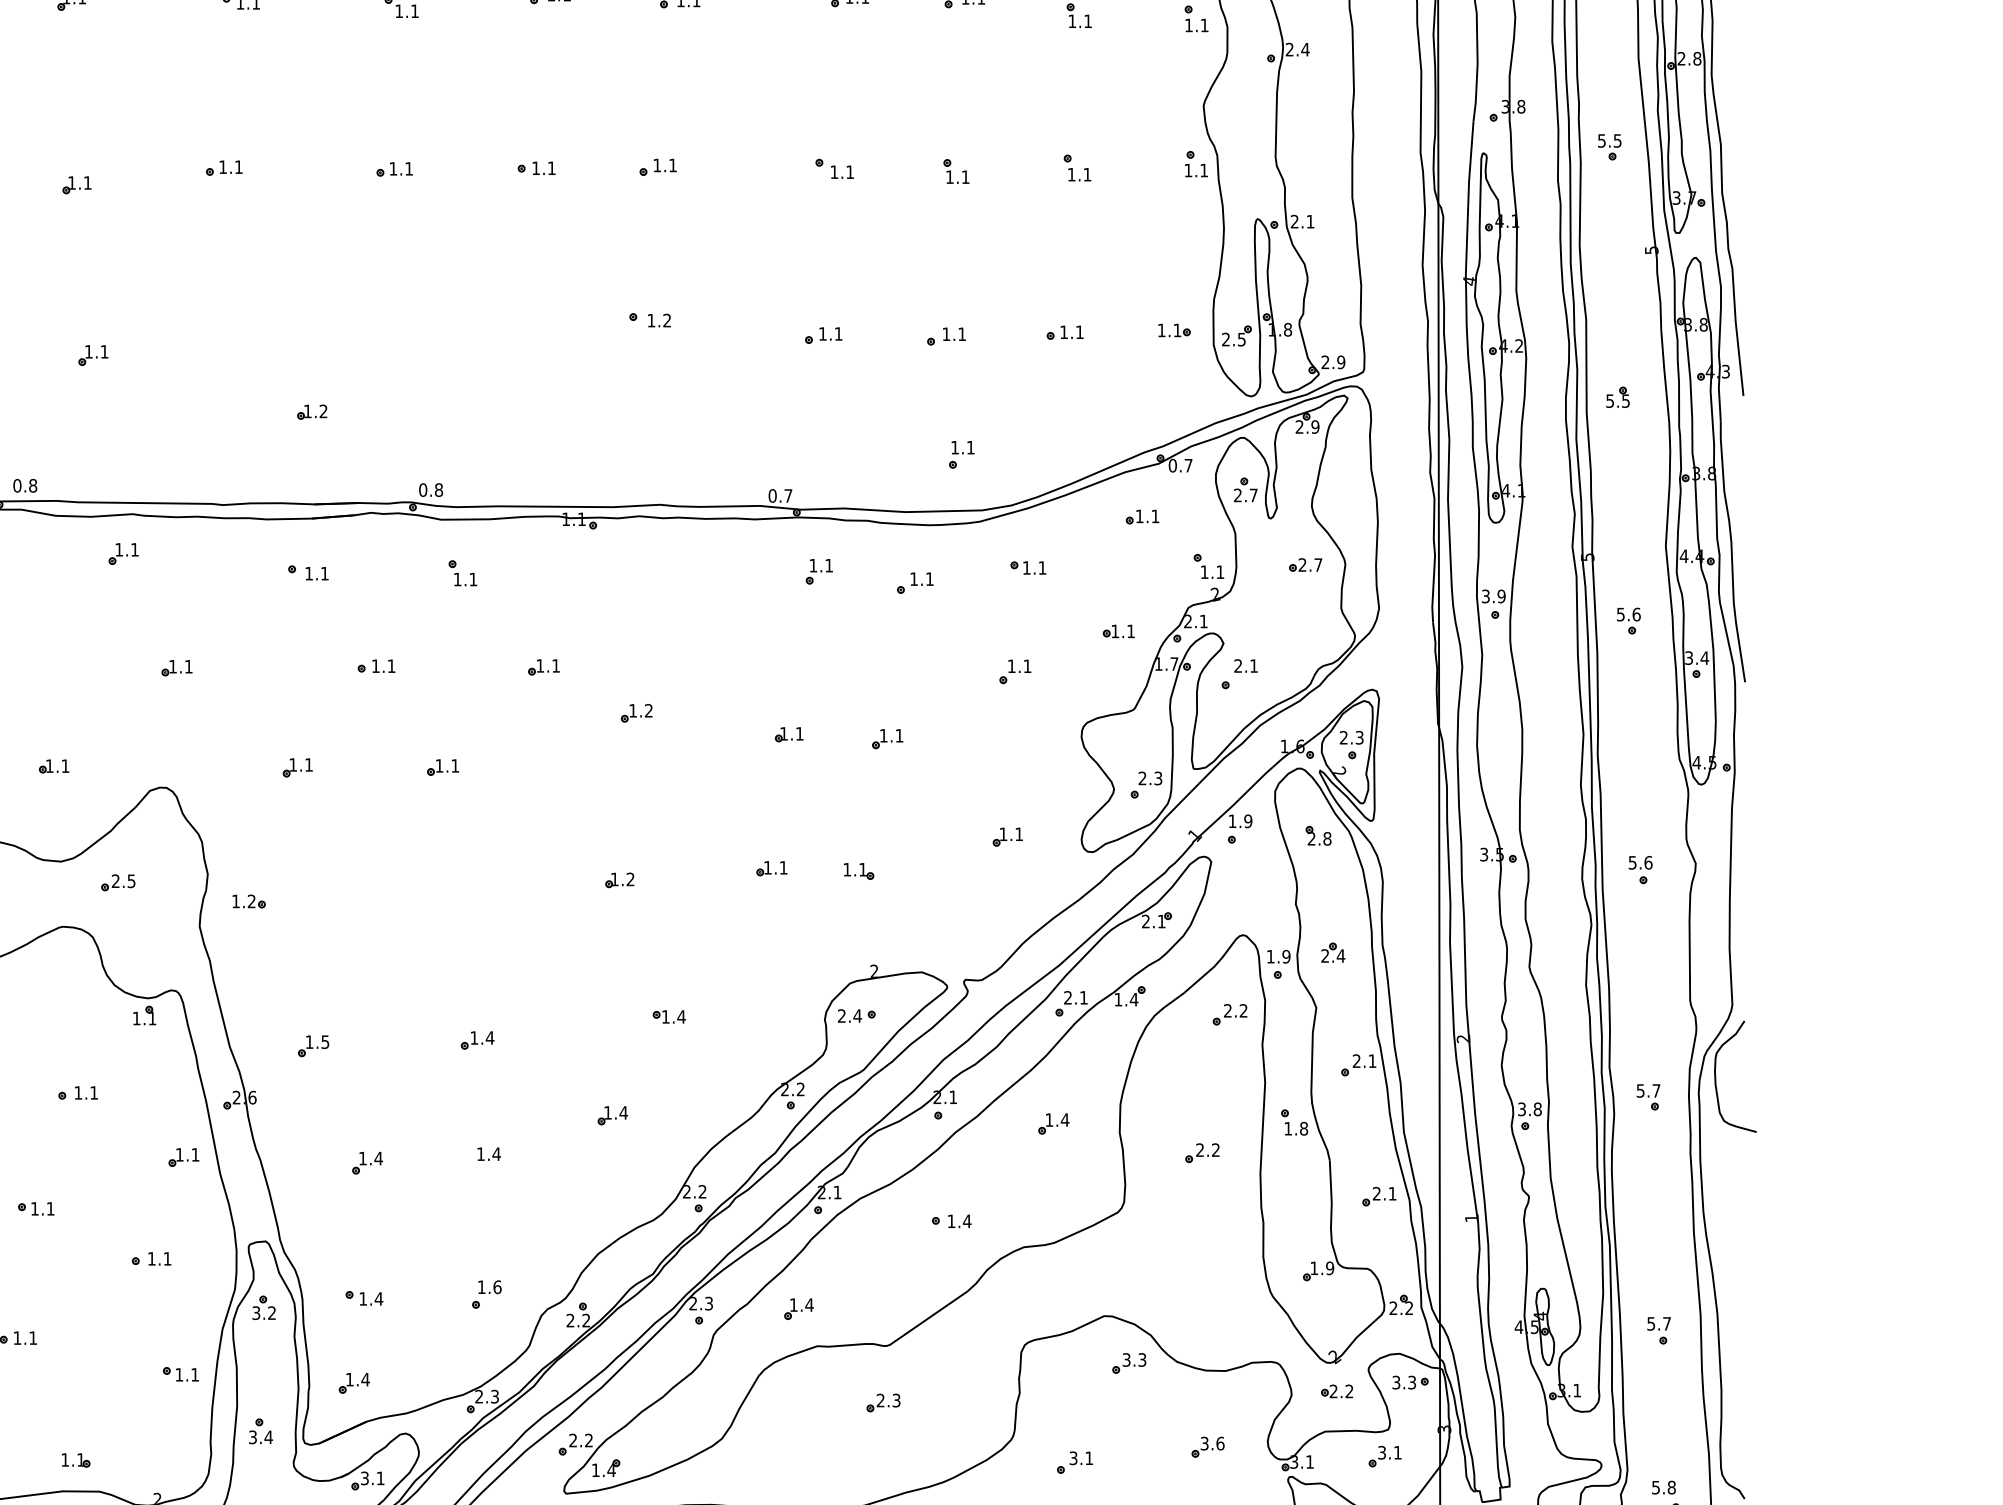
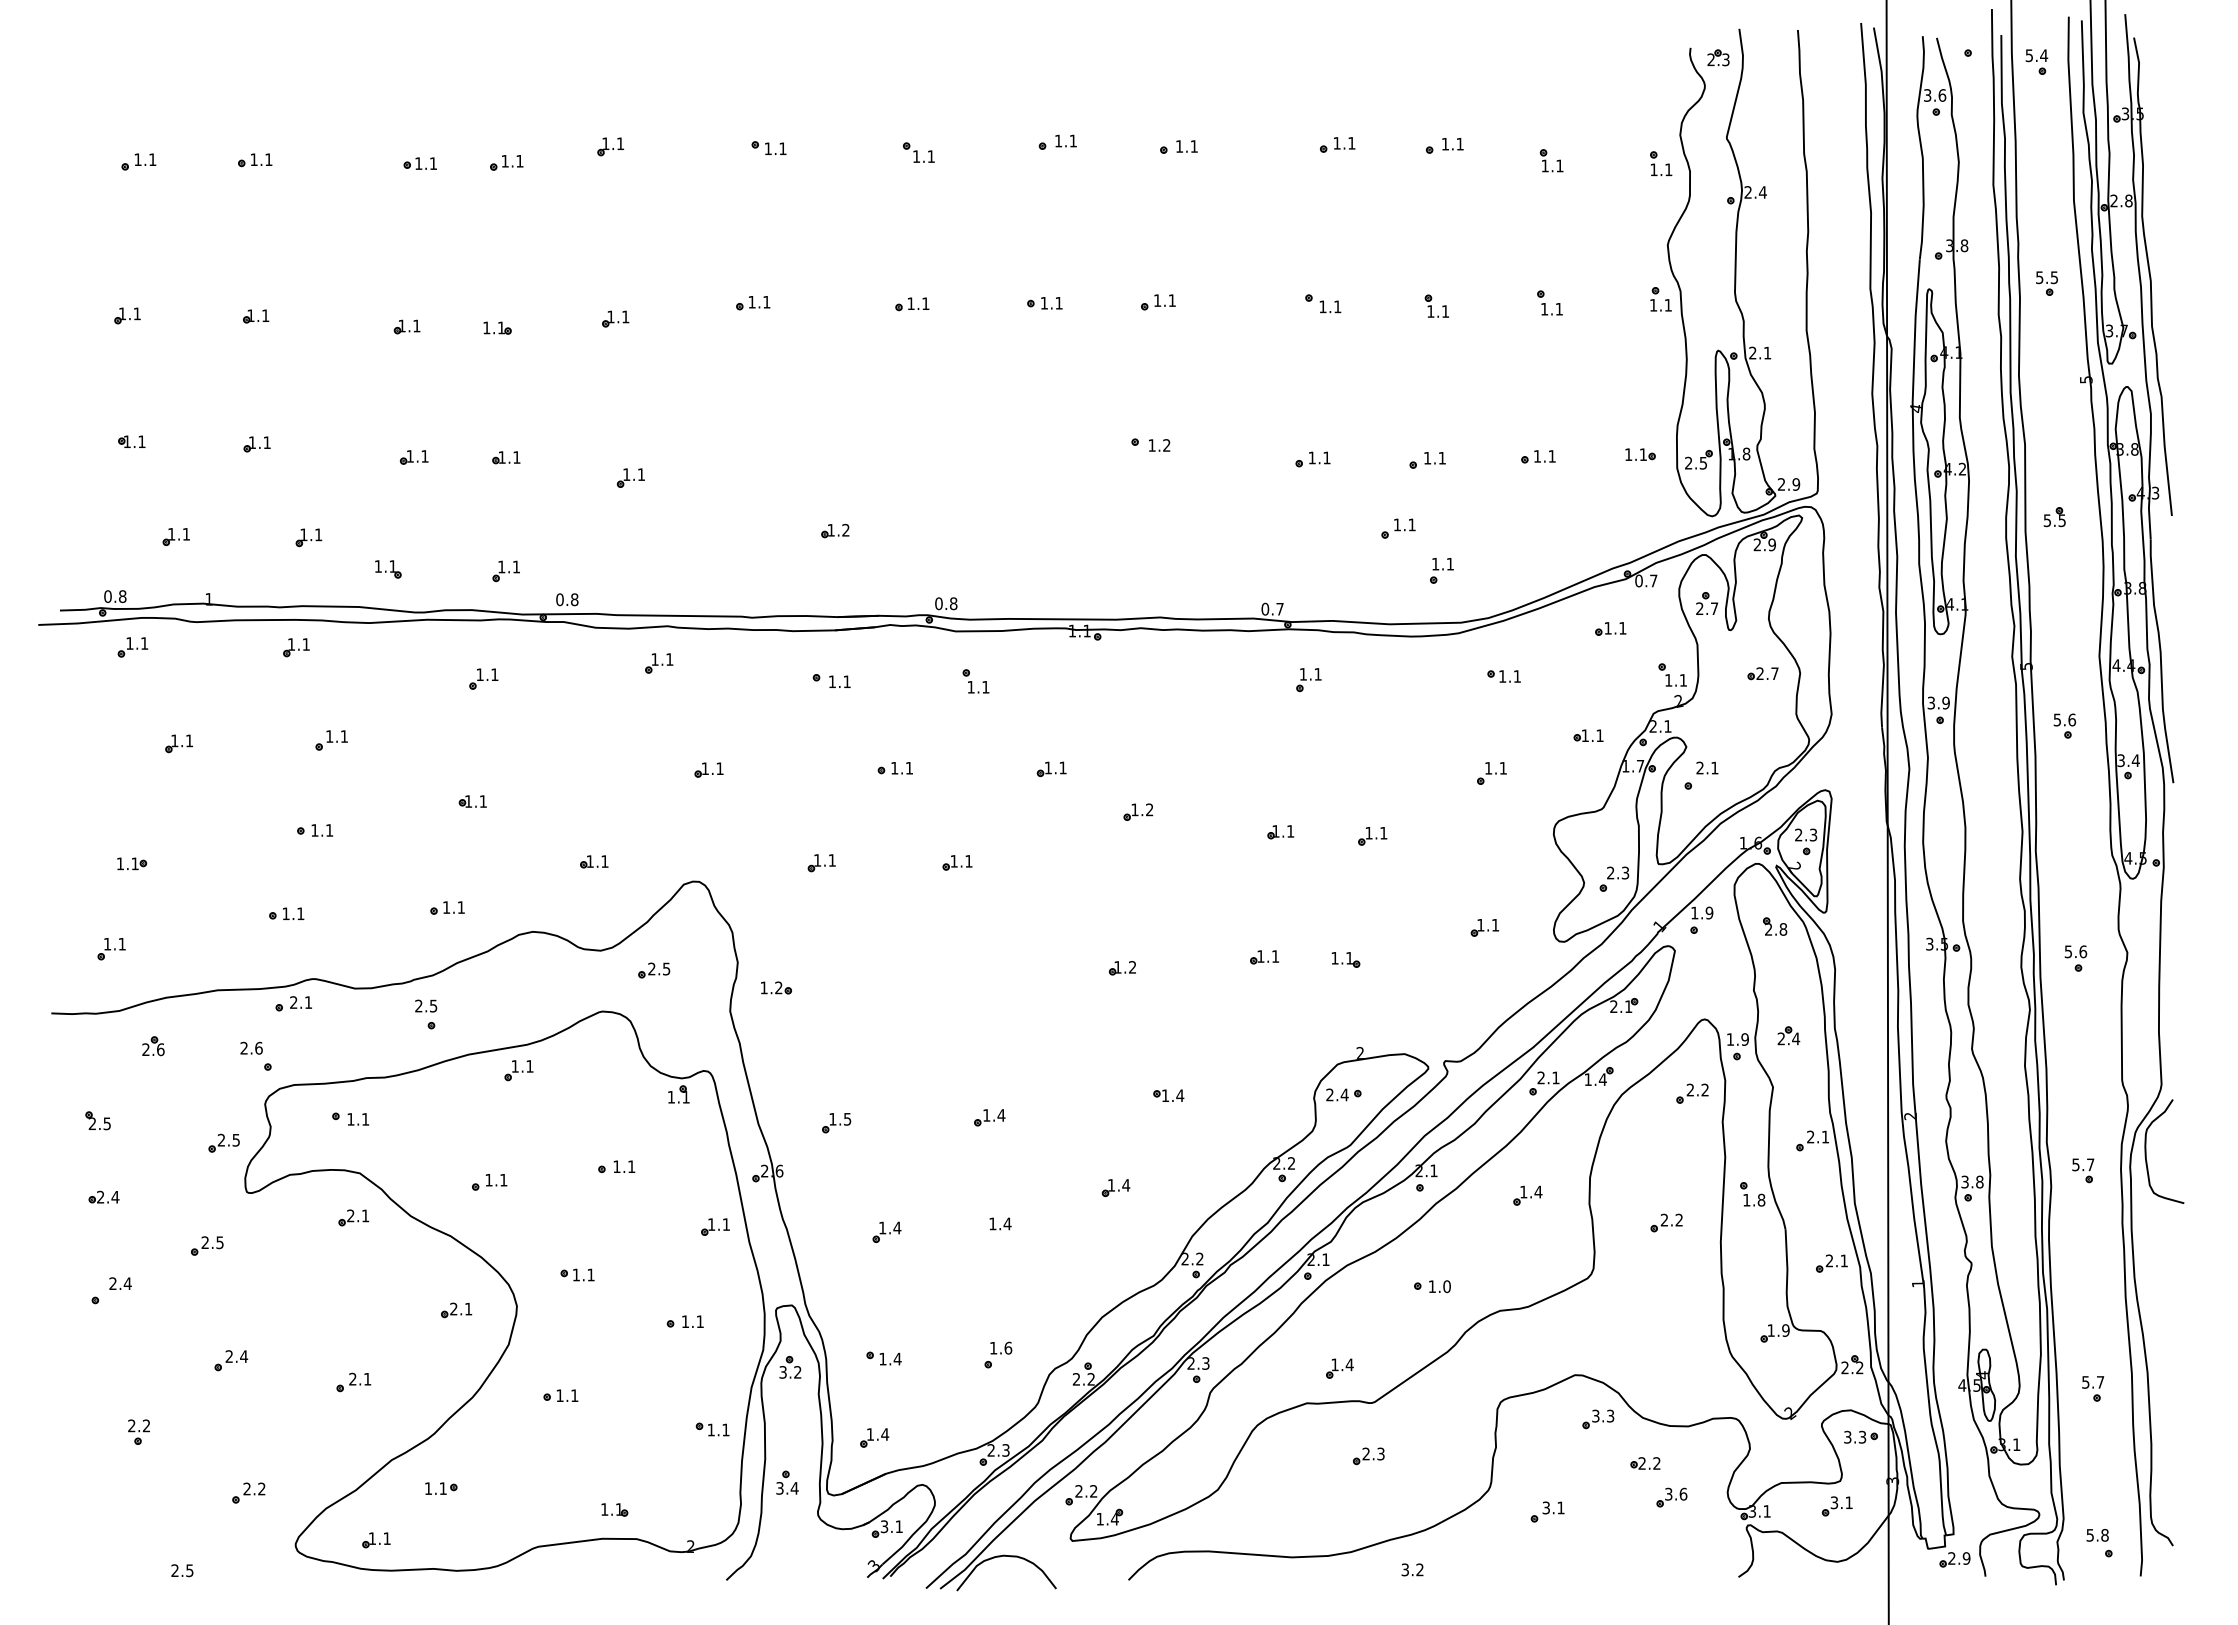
part: (915, 582) -> (1398, 528), moved
text: (967, 1221) -> (1447, 1286), 1.4 -> 1.0
part: (798, 1308) -> (1339, 1368), moved
part: (1337, 1391) -> (1645, 1463), moved

